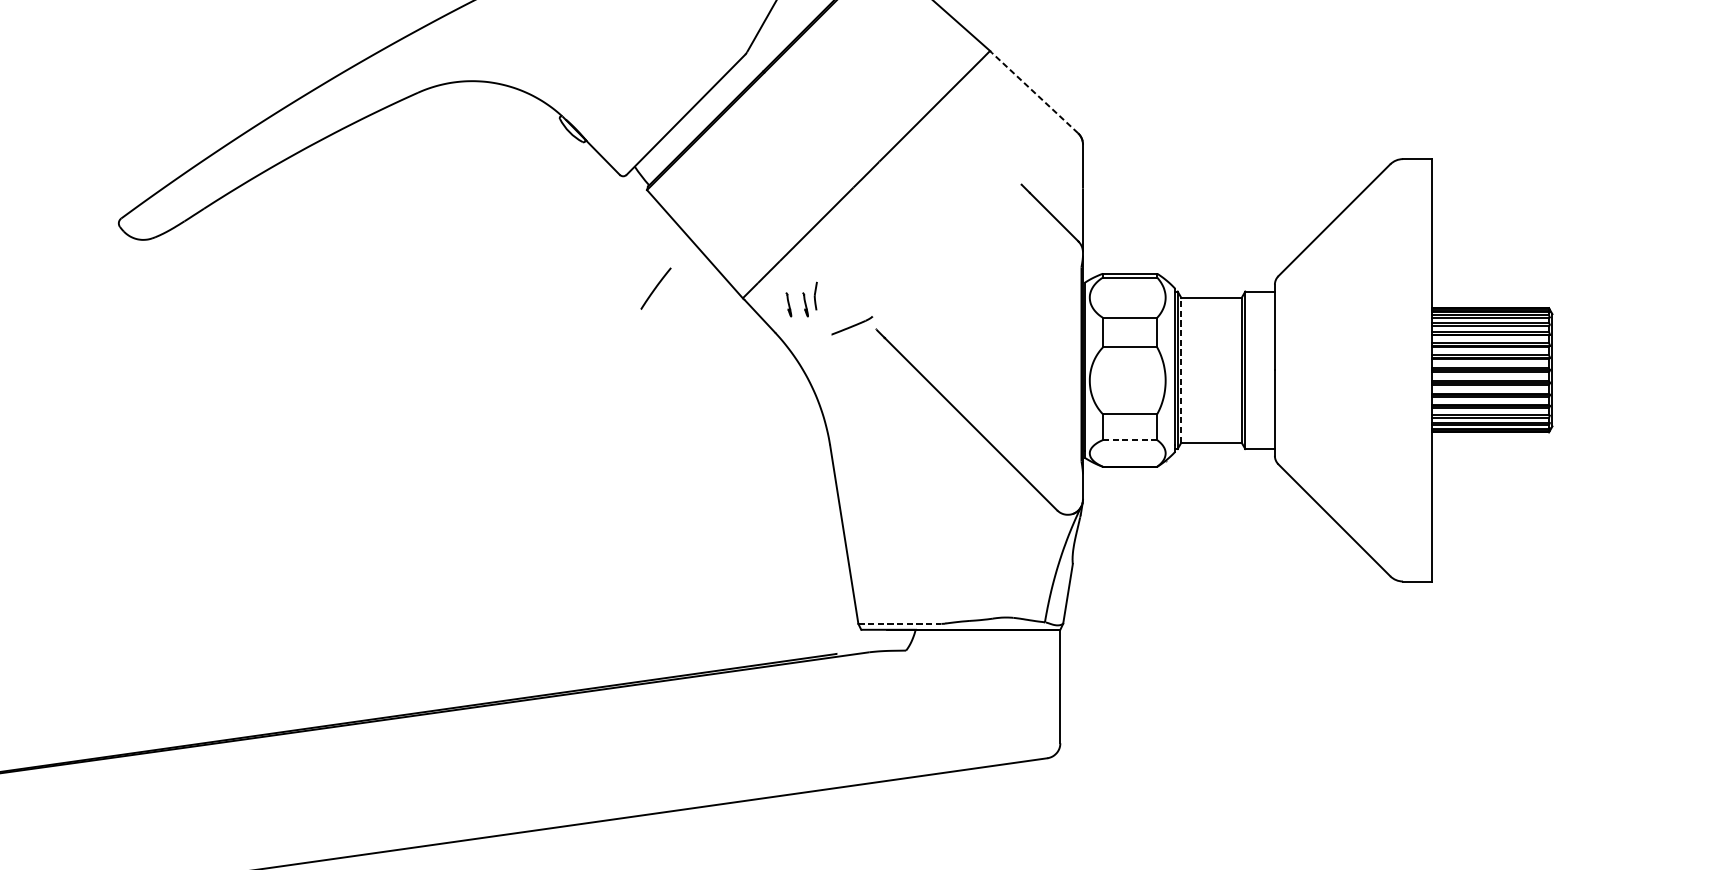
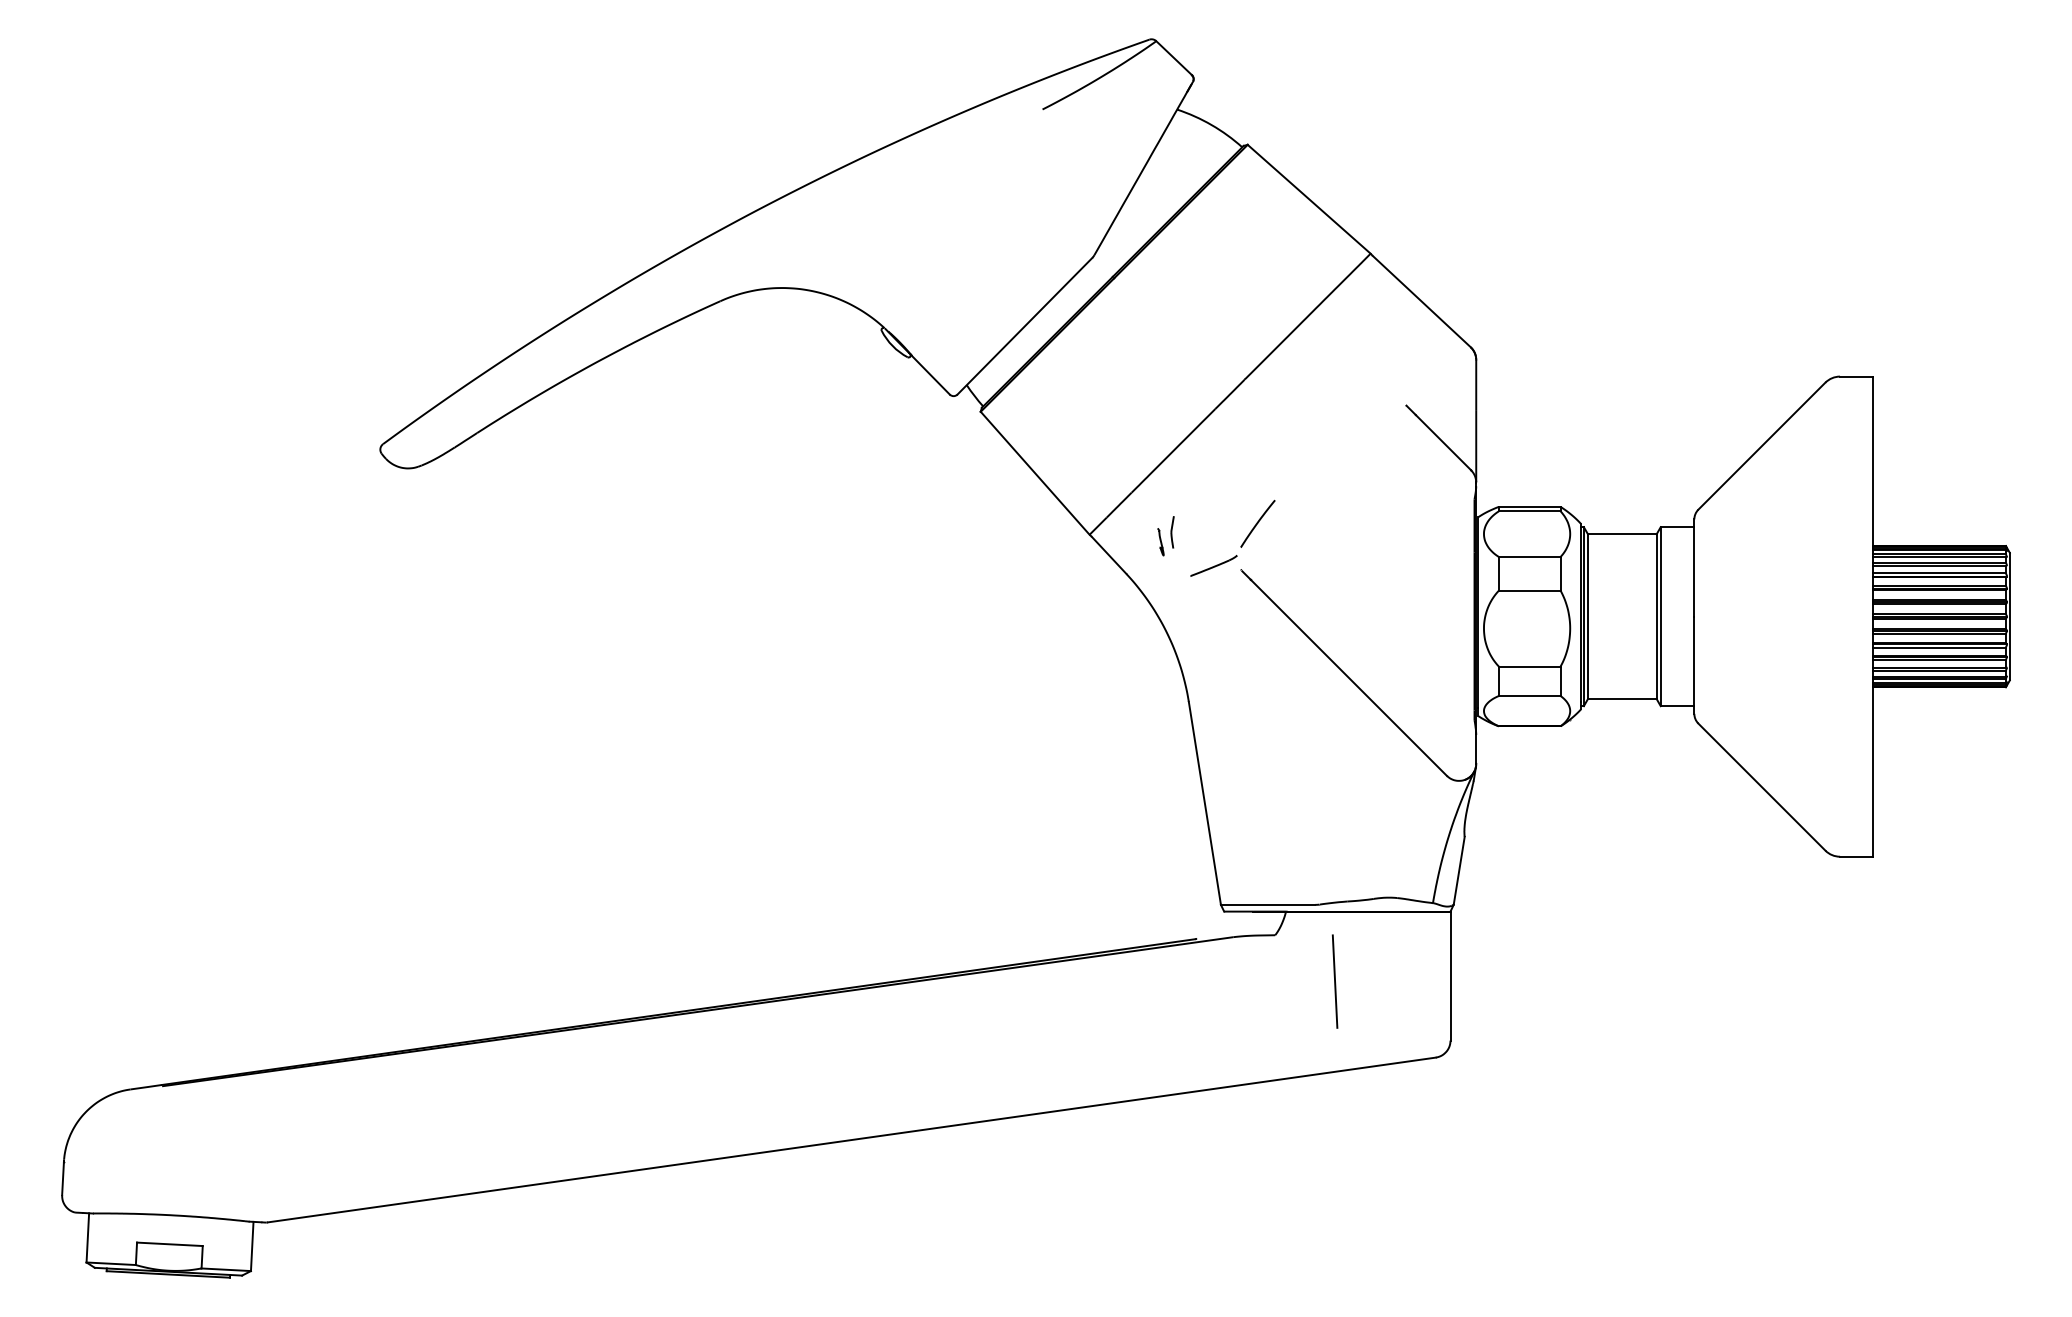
line: (1034, 93) -> (1421, 301), dashed -> solid
curve: (655, 288) -> (1257, 523), moved
part: (788, 305) -> (1141, 542), removed
line: (1181, 370) -> (1588, 616), dashed -> solid
line: (1129, 440) -> (1529, 696), dashed -> solid
line: (900, 623) -> (1268, 904), dashed -> solid
line: (958, 691) -> (1334, 981), added

